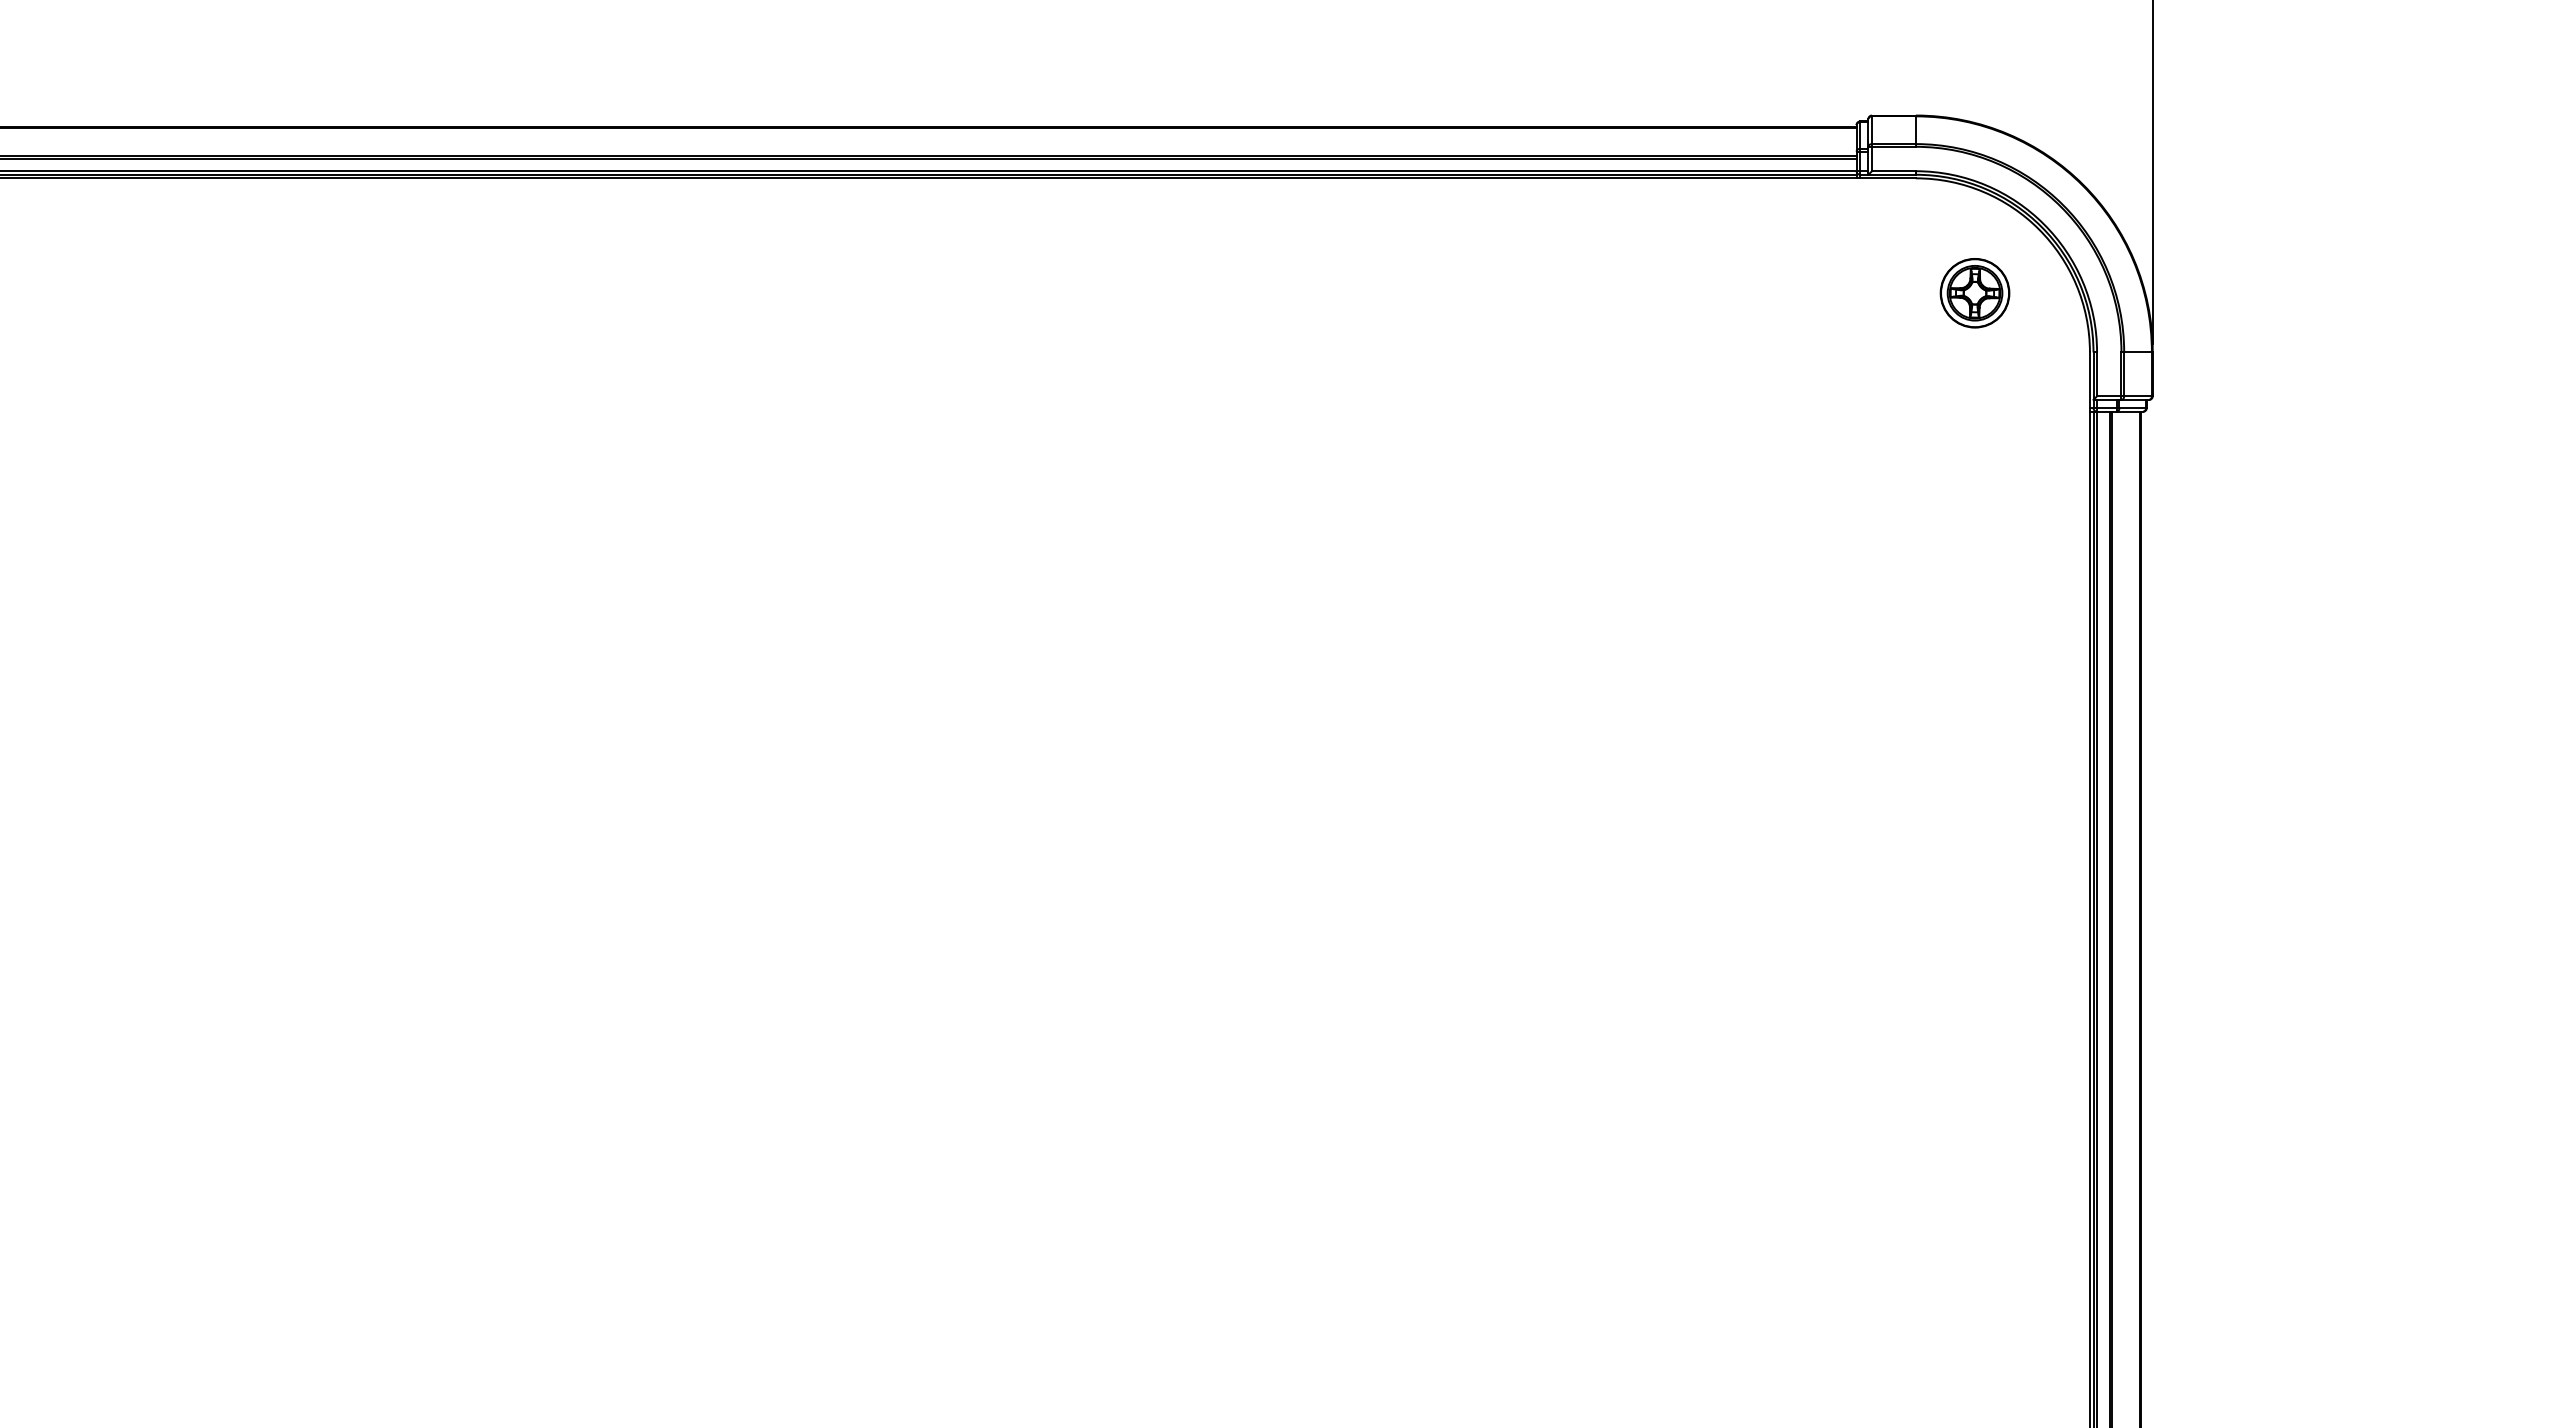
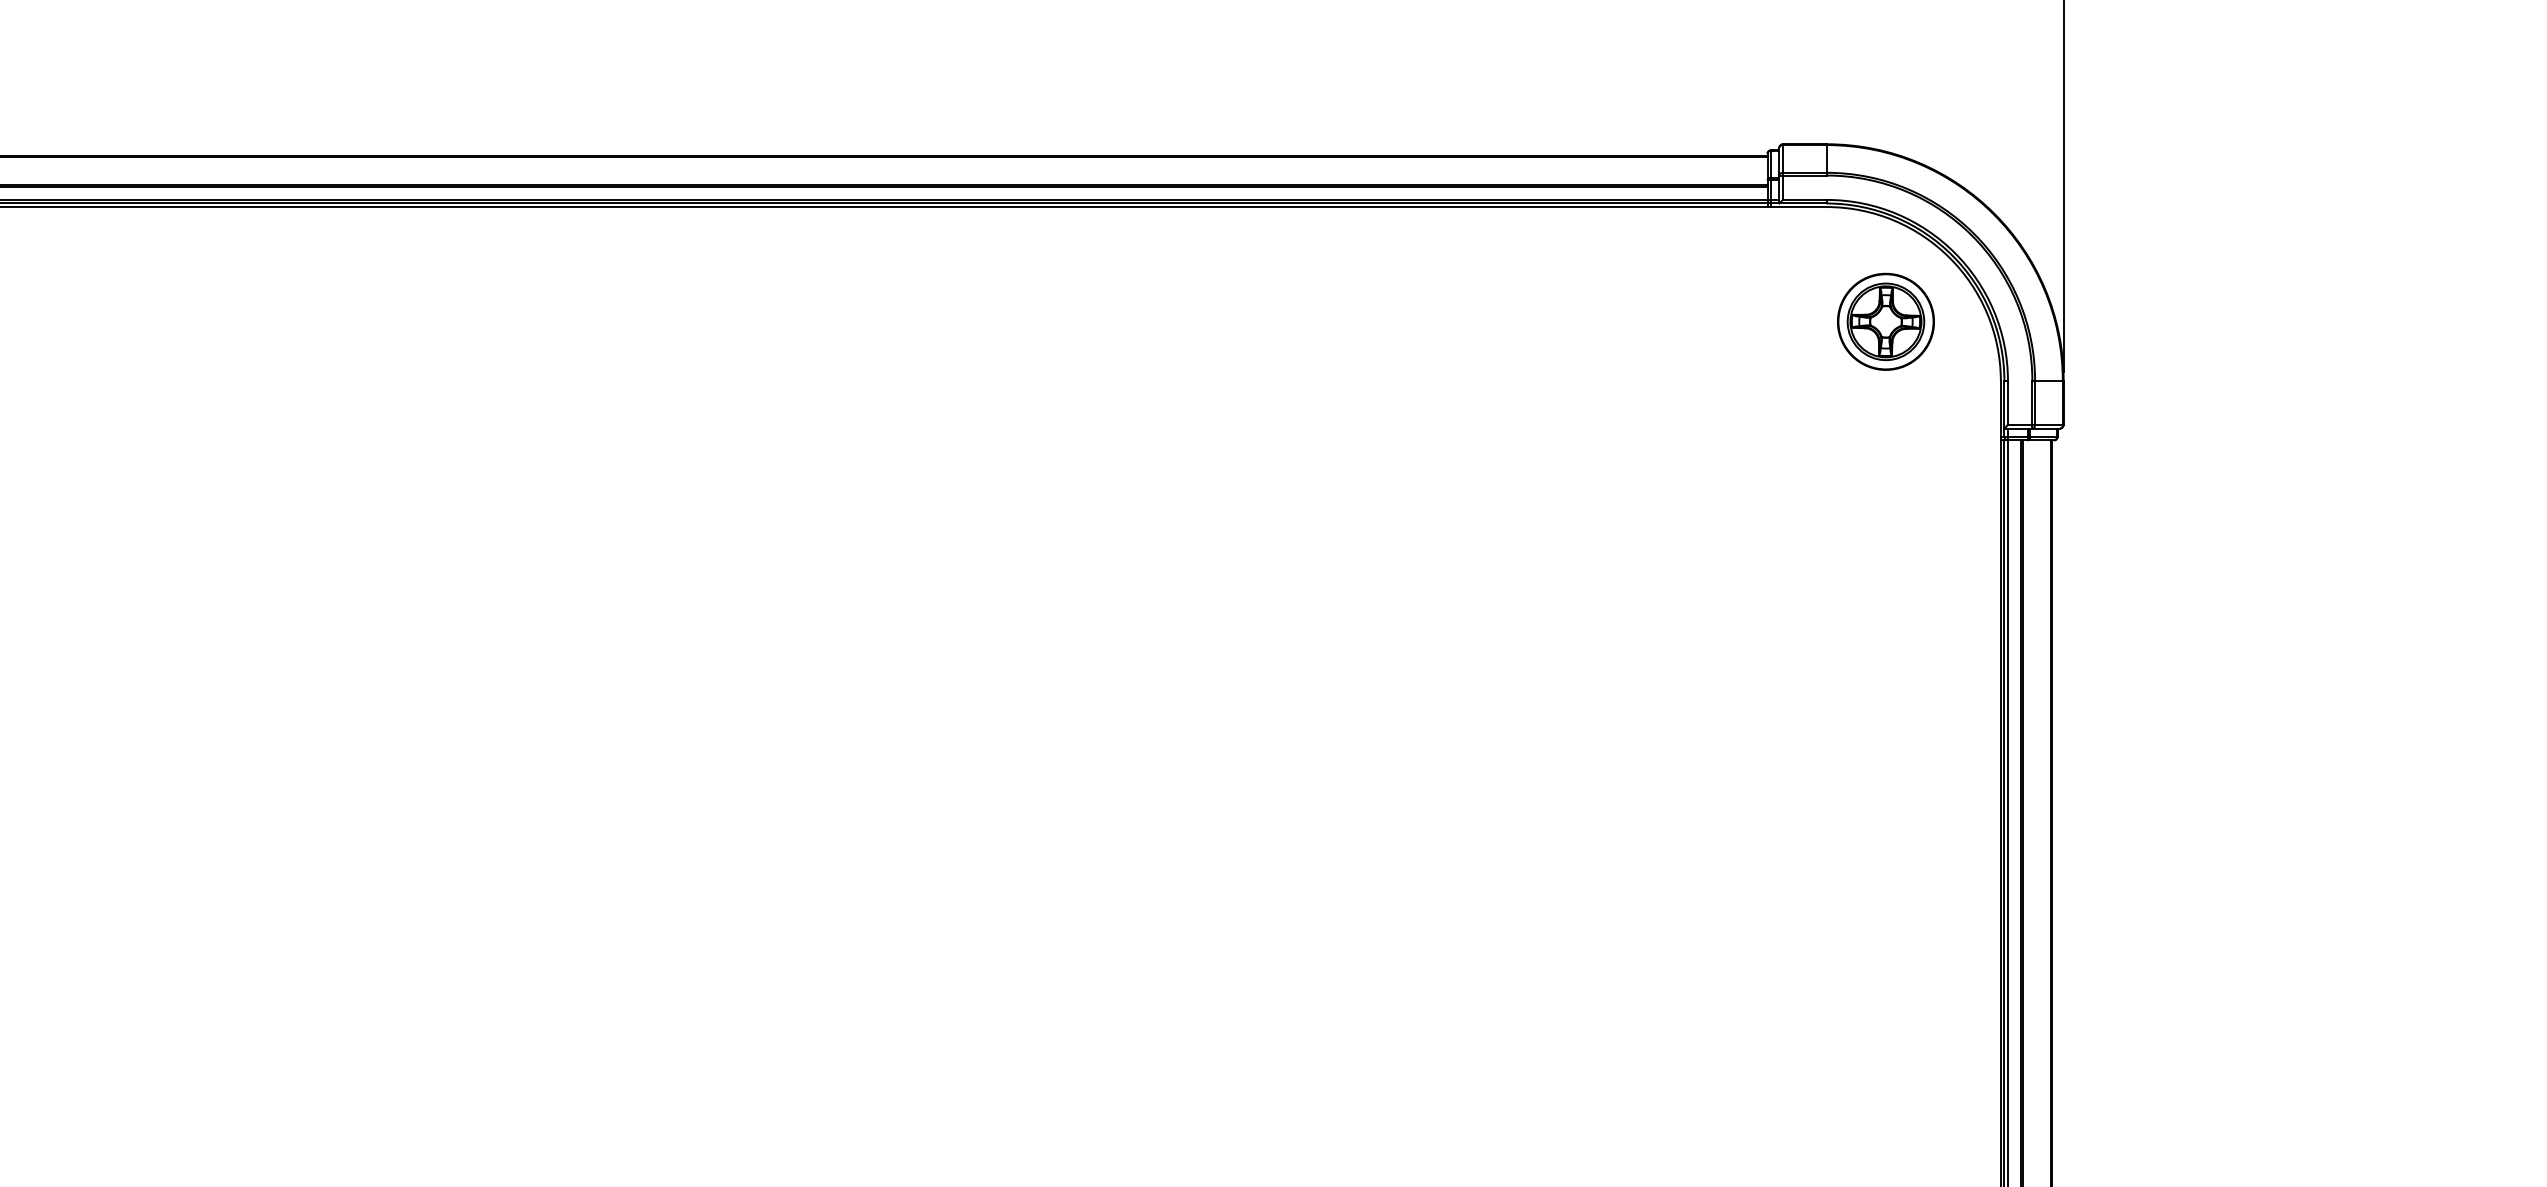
part: (1974, 293) -> (1885, 322), size x1.4

